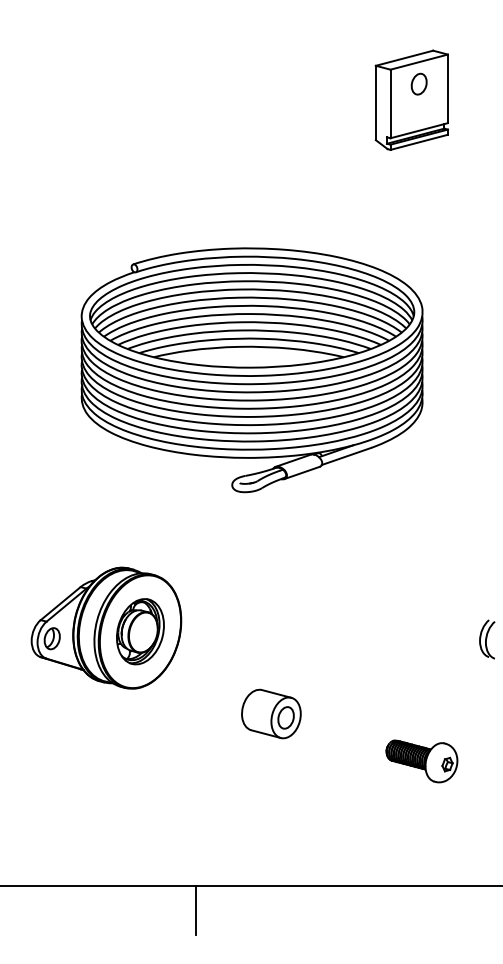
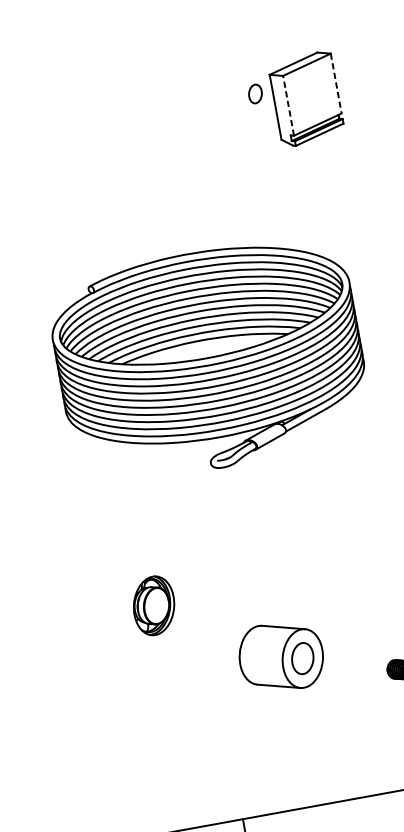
part: (418, 83) -> (254, 93), moved
line: (447, 89) -> (335, 84), solid -> dashed
line: (390, 103) -> (288, 105), solid -> dashed
part: (106, 627) -> (123, 607), removed
part: (271, 713) -> (281, 656), size x1.6

